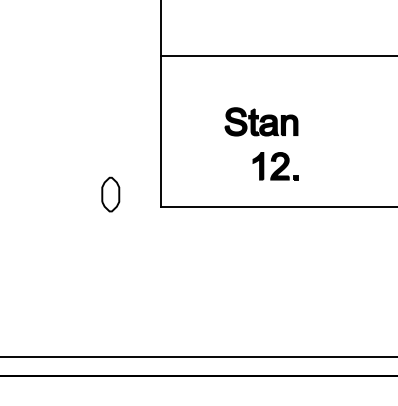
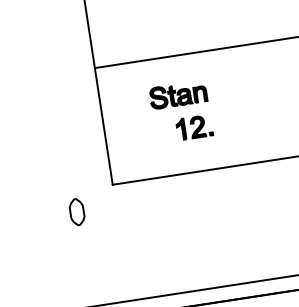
part: (264, 136) -> (182, 105), moved
part: (110, 194) -> (76, 212), moved

